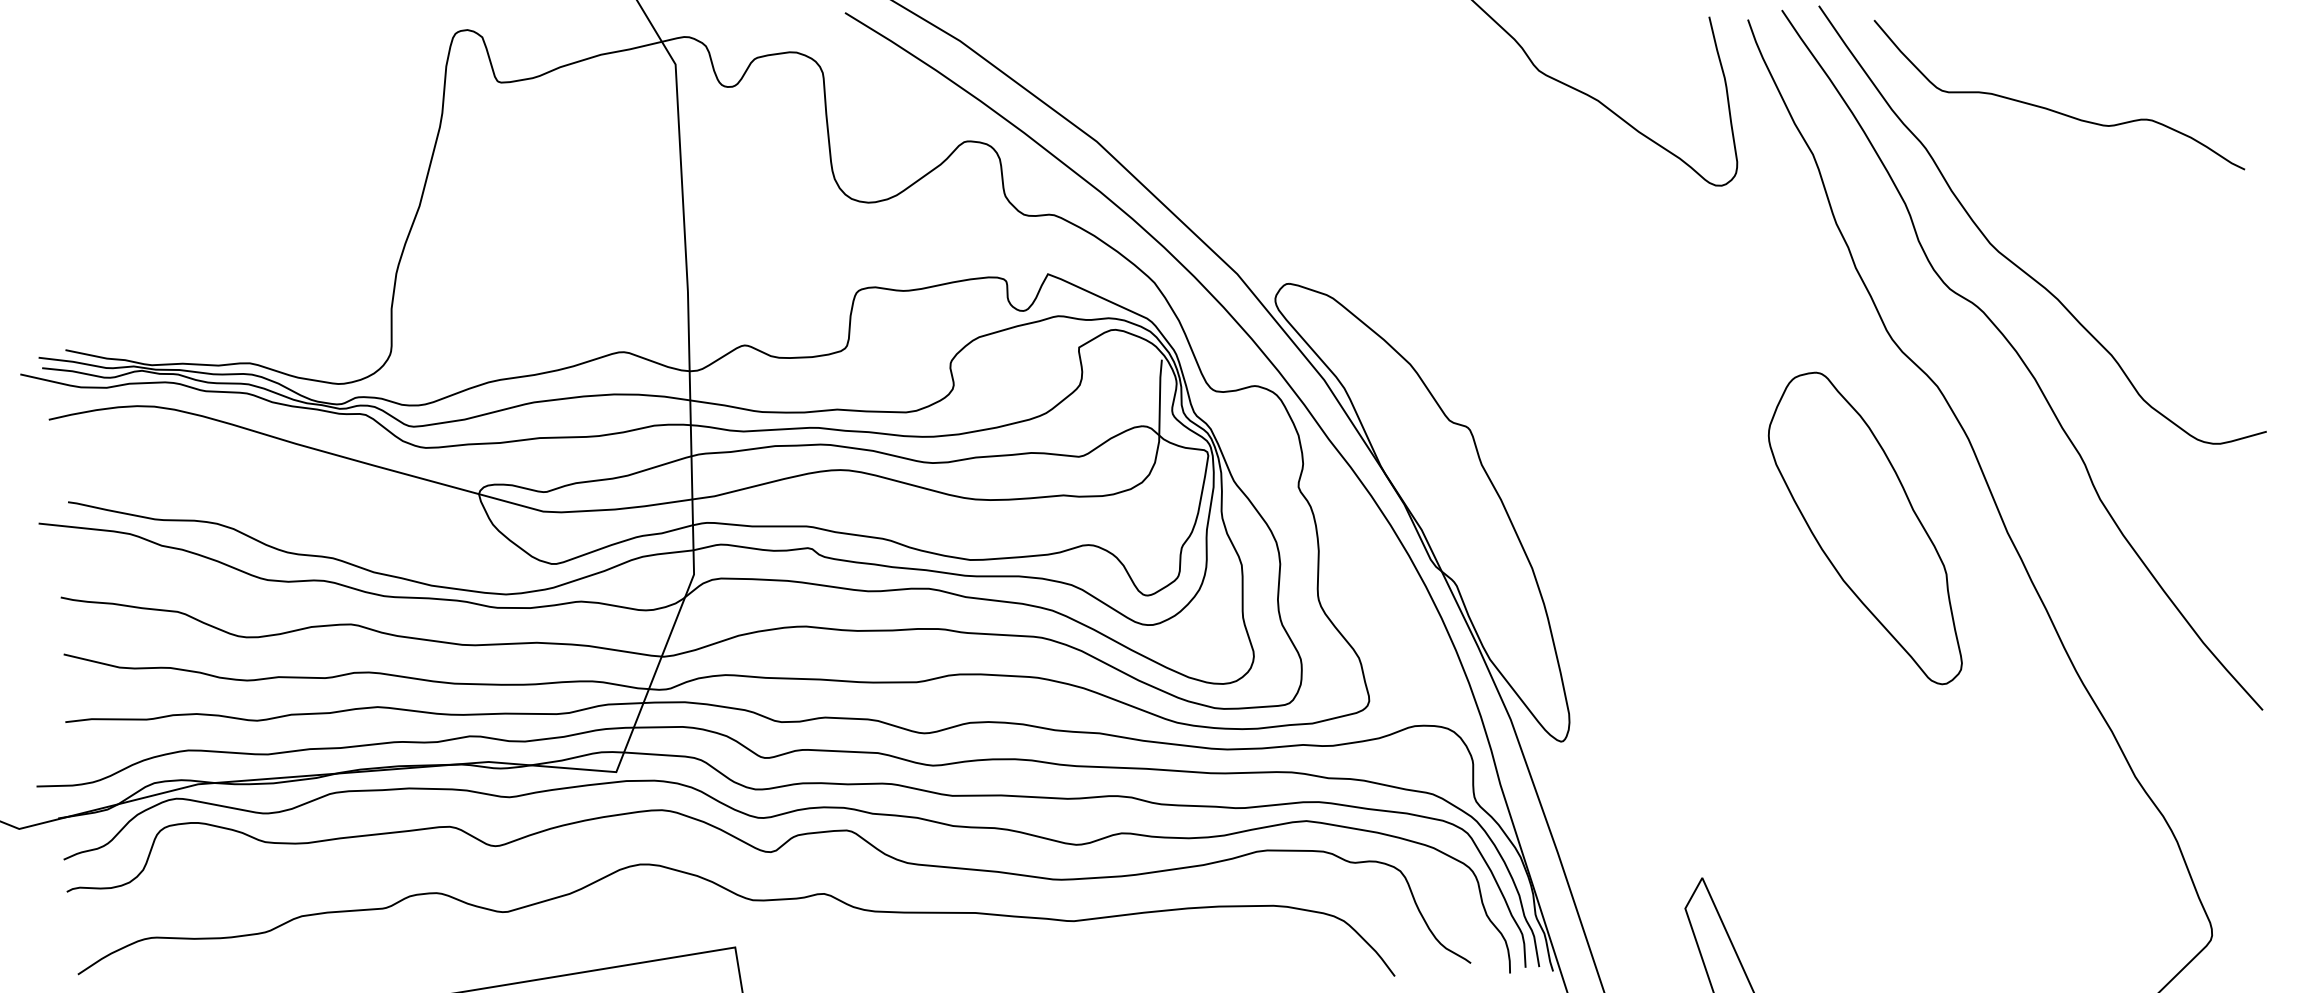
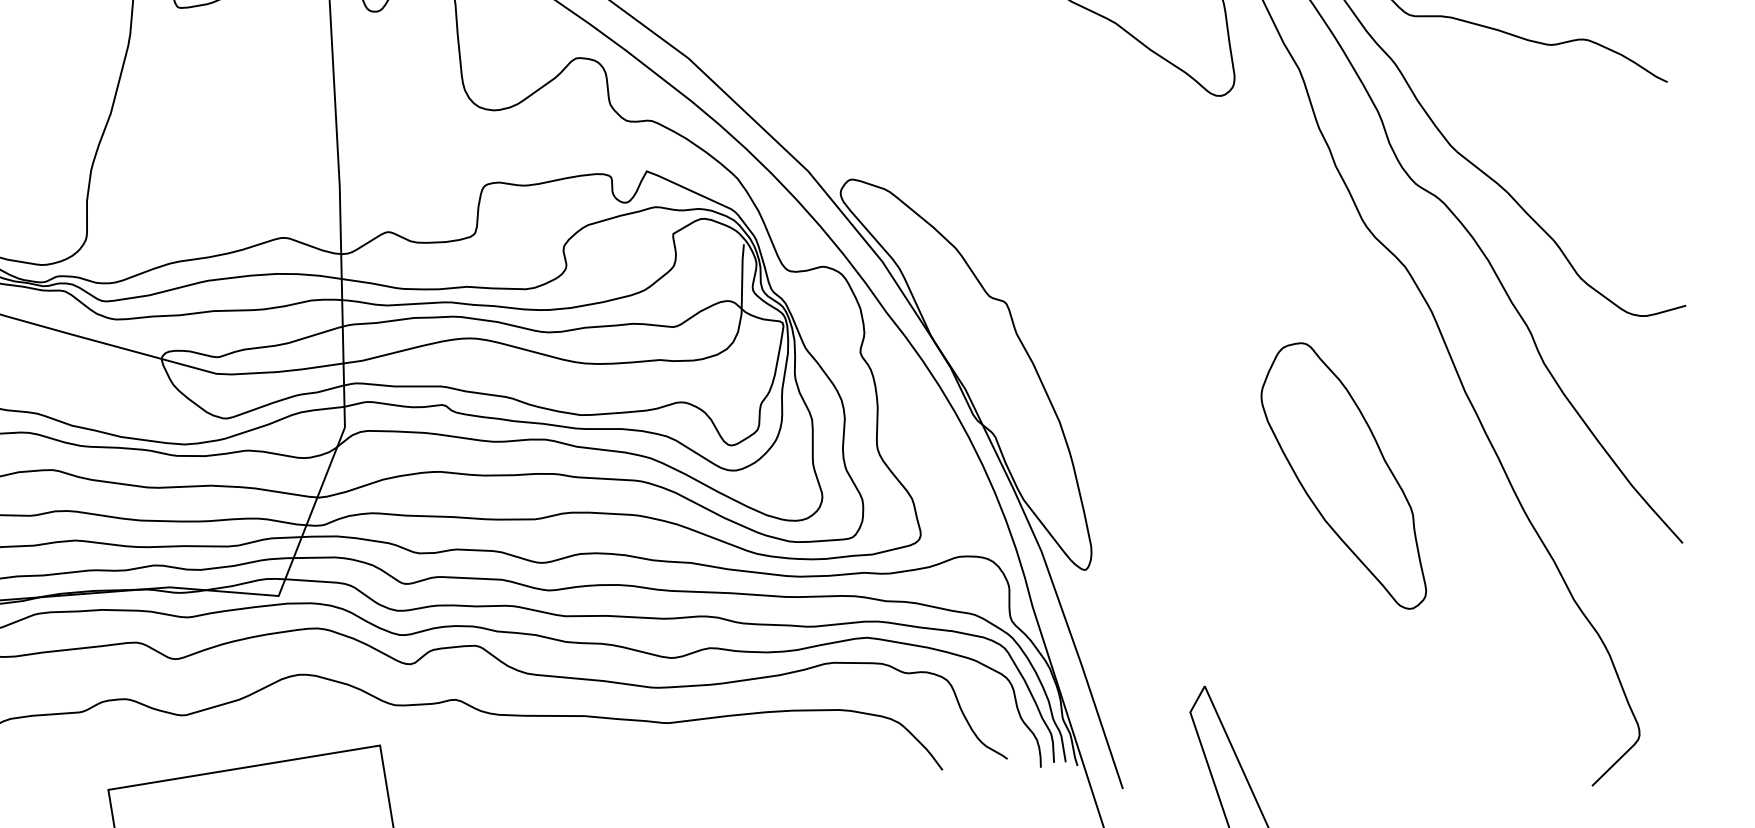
part: (1864, 528) -> (1343, 476), moved

